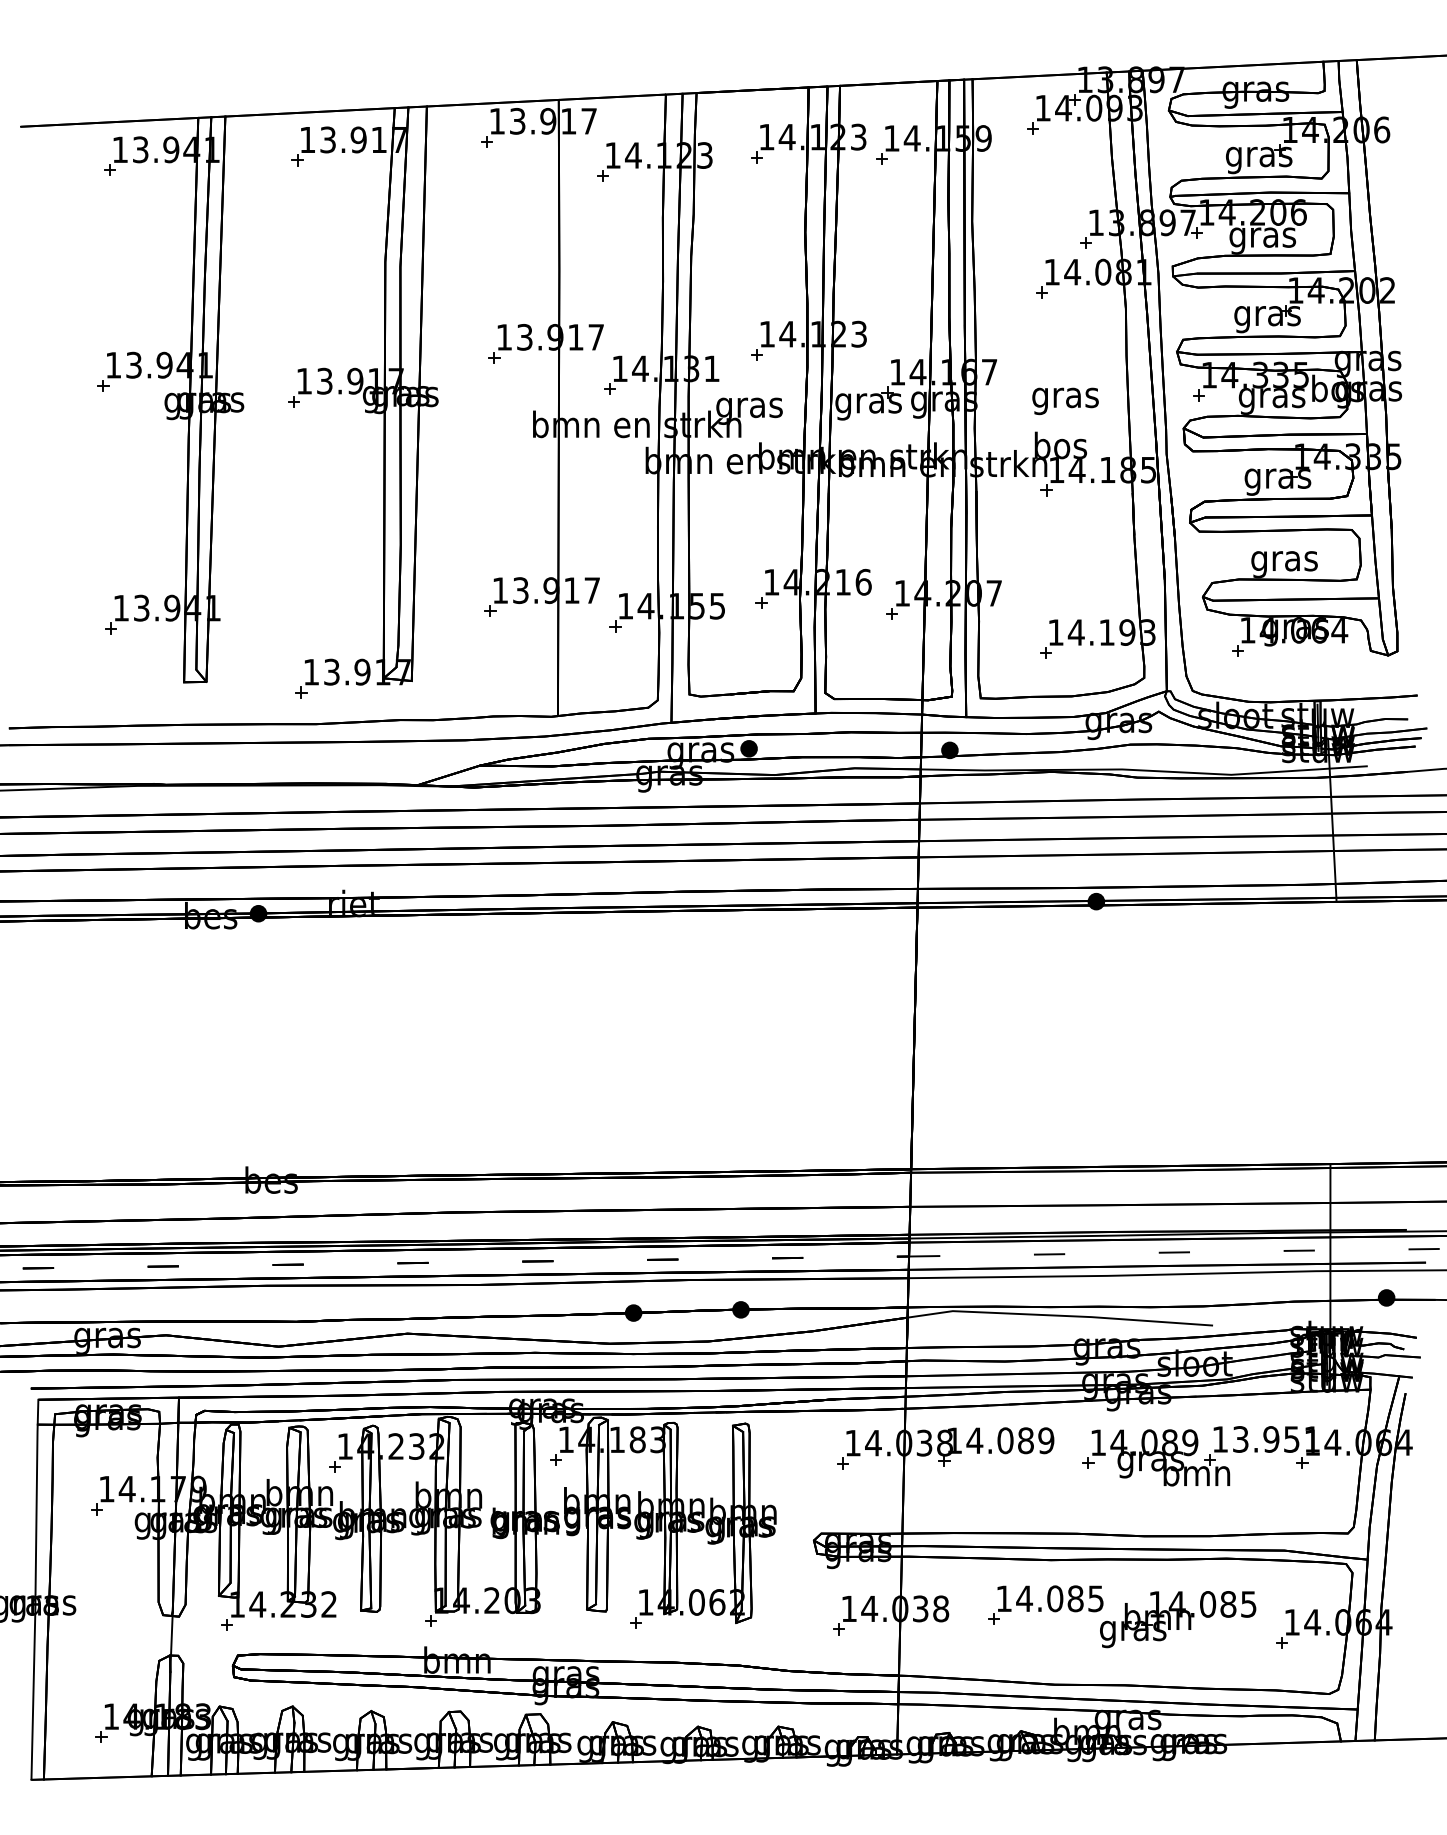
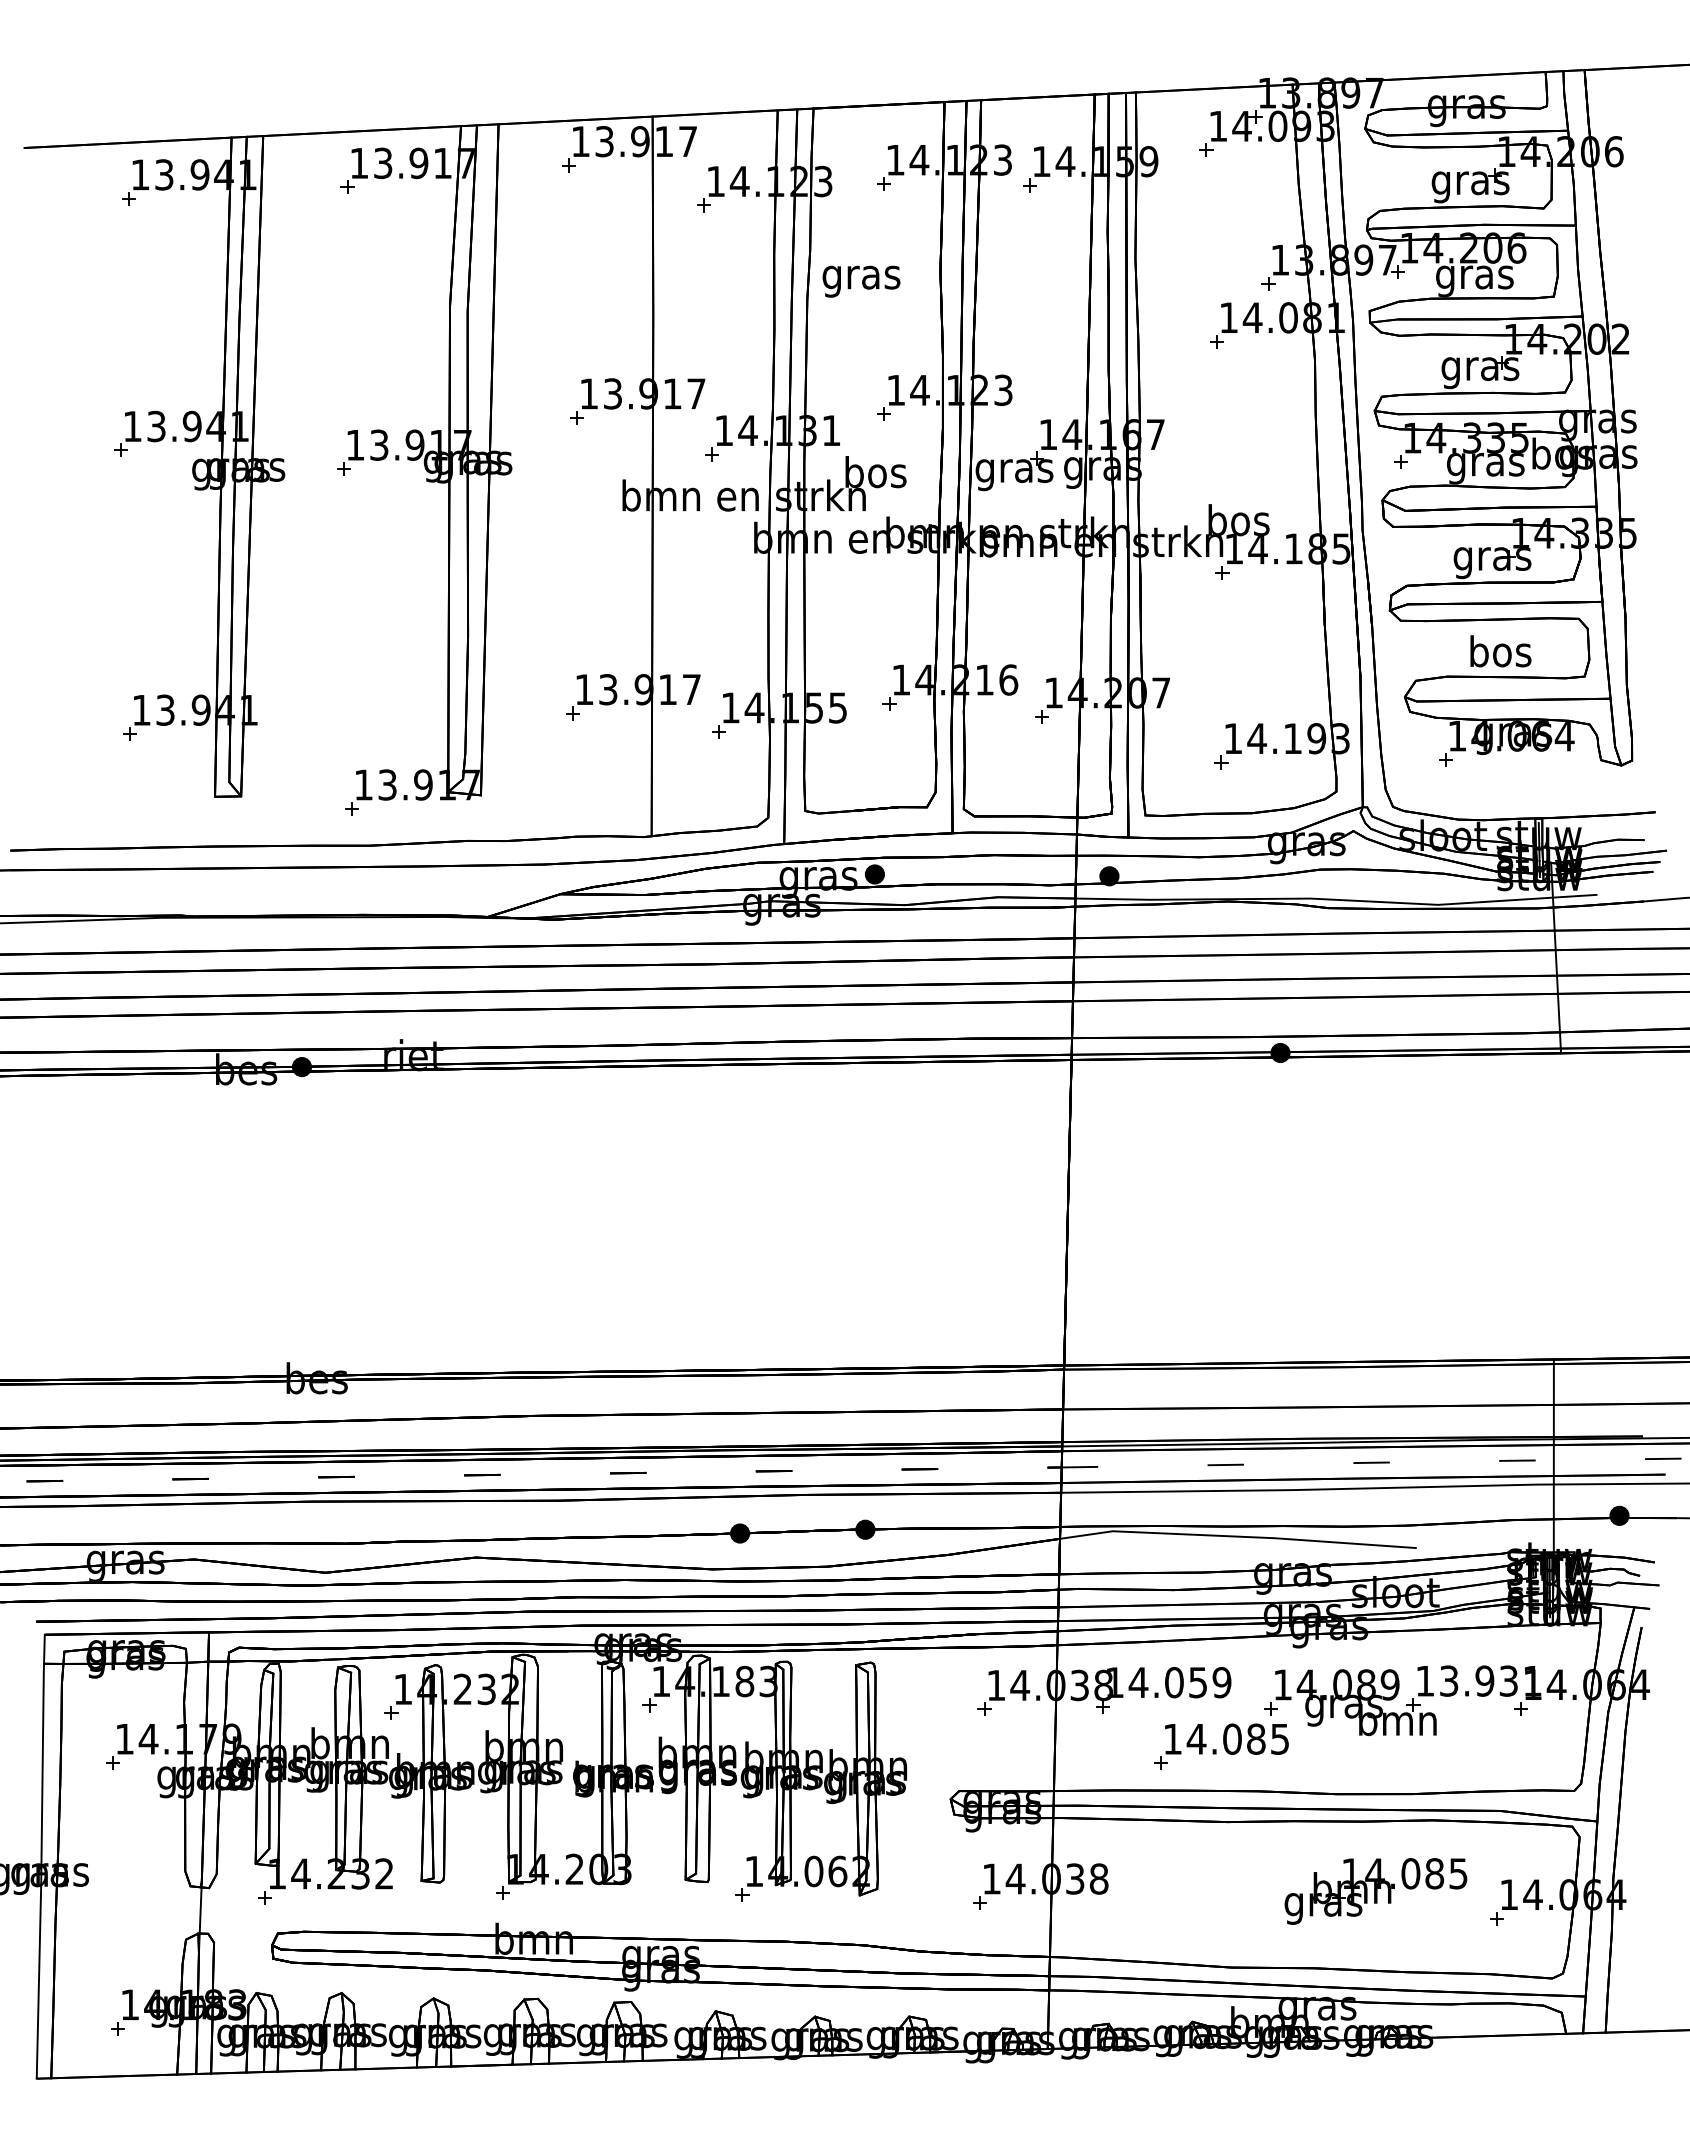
text: (1065, 401) -> (861, 281), moved
text: (749, 408) -> (875, 476), gras -> bos
text: (1284, 561) -> (1500, 655), gras -> bos
text: (1291, 1438) -> (1508, 1680), 13.951 -> 13.931
text: (1026, 1440) -> (1198, 1682), 14.089 -> 14.059
part: (1045, 1605) -> (1221, 1746), moved

